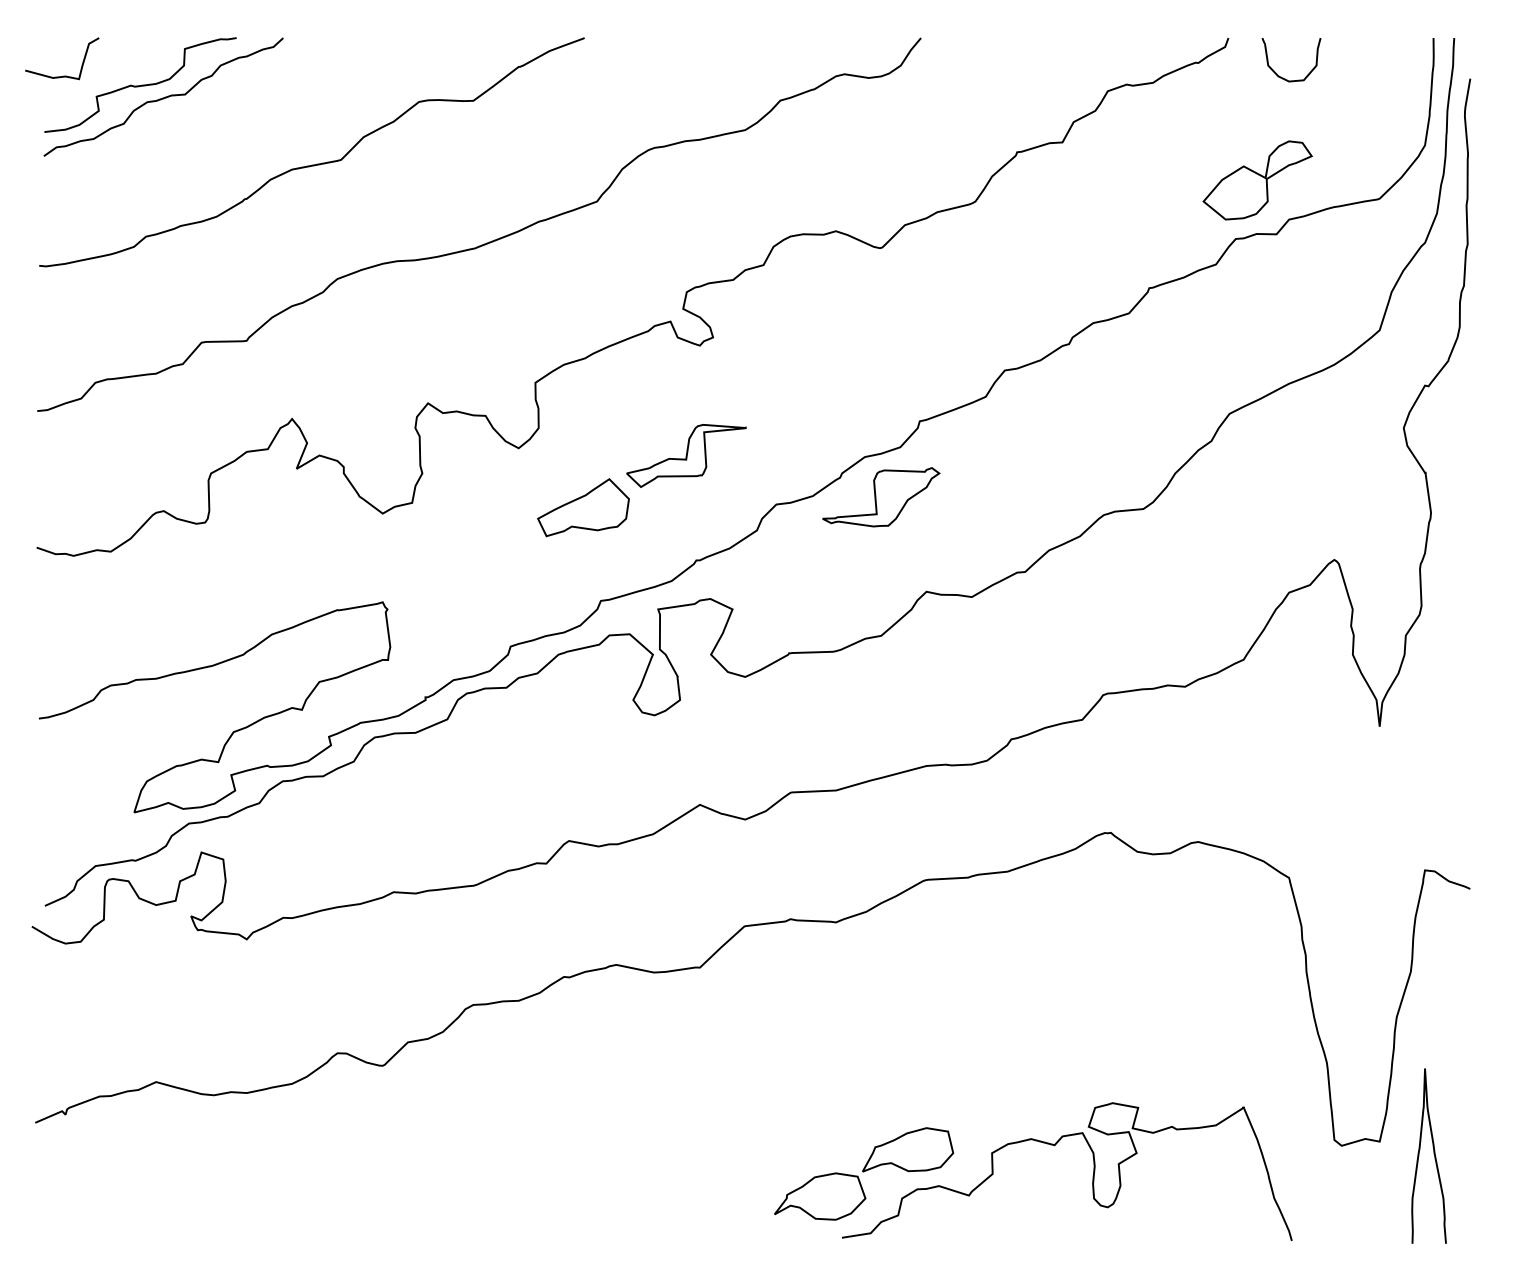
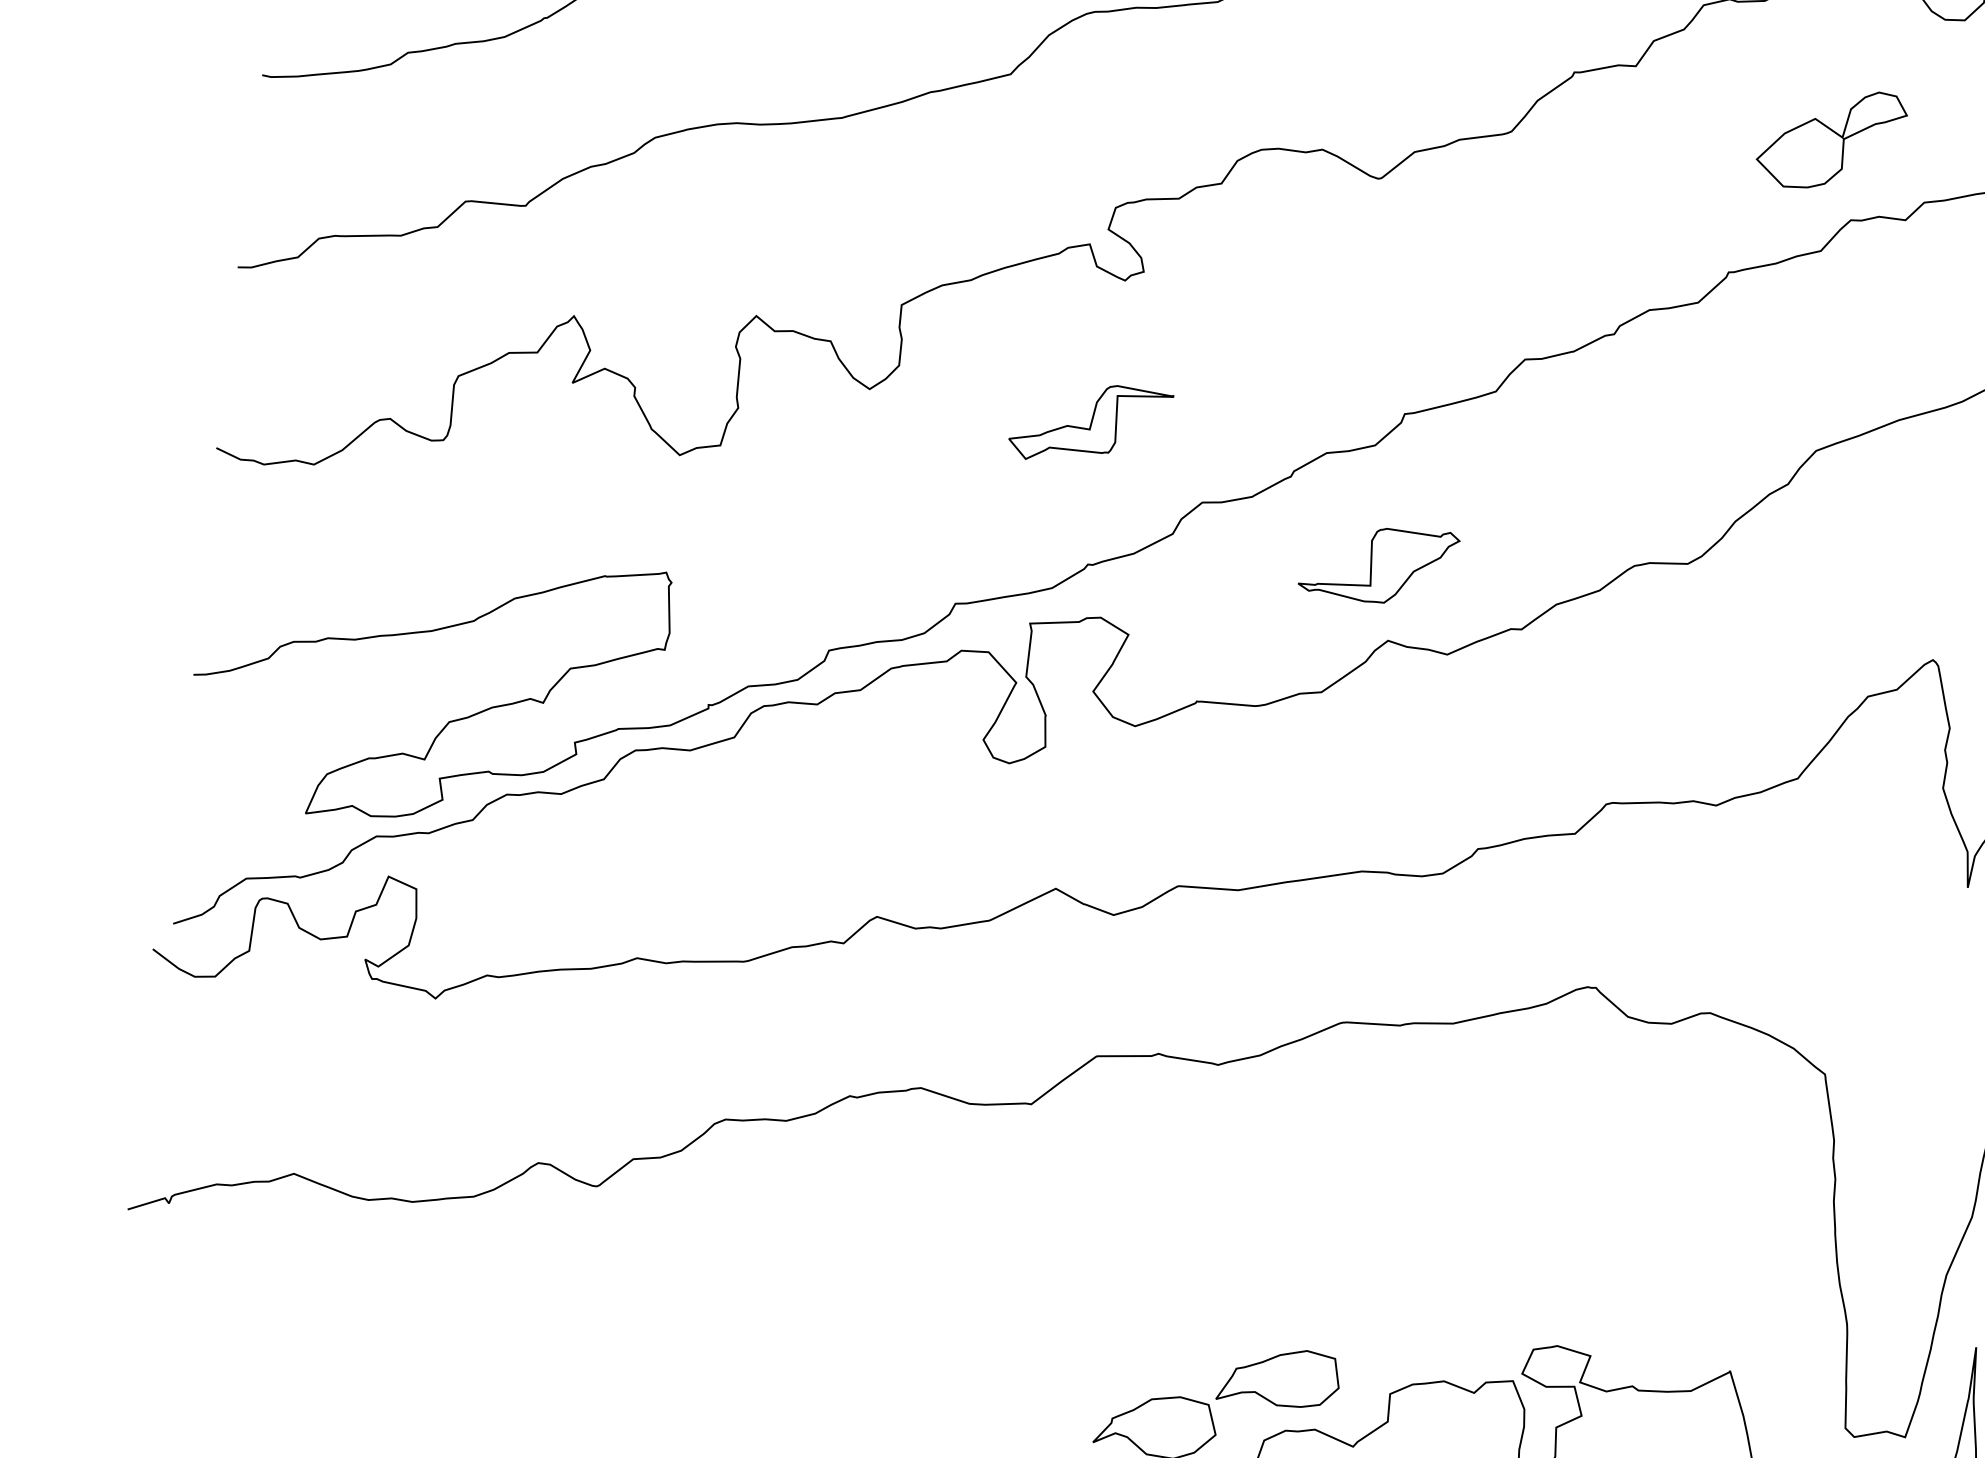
part: (1257, 180) -> (1831, 139), moved
part: (881, 497) -> (1379, 564), moved
part: (583, 507) -> (946, 477), removed

